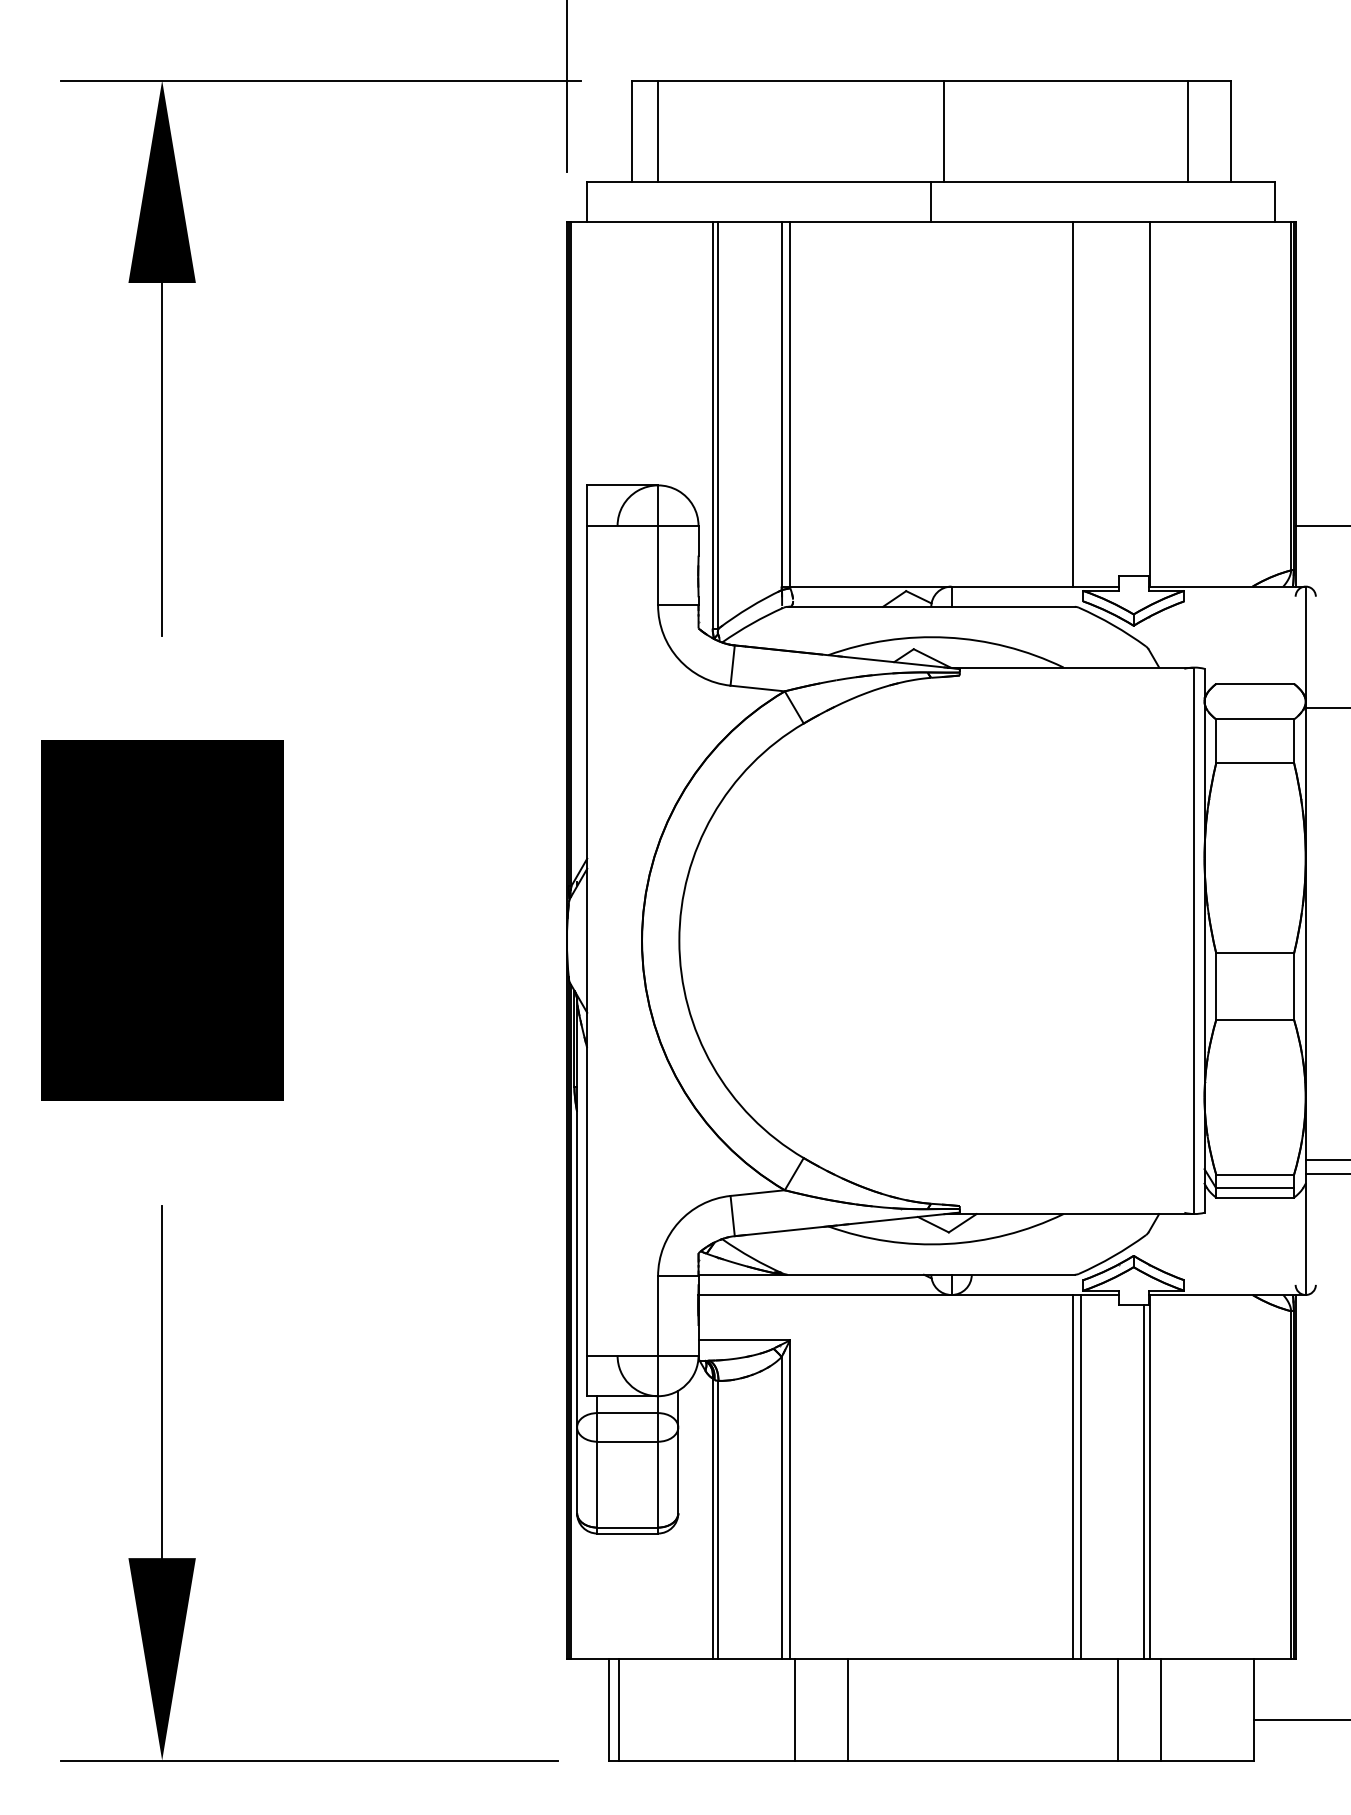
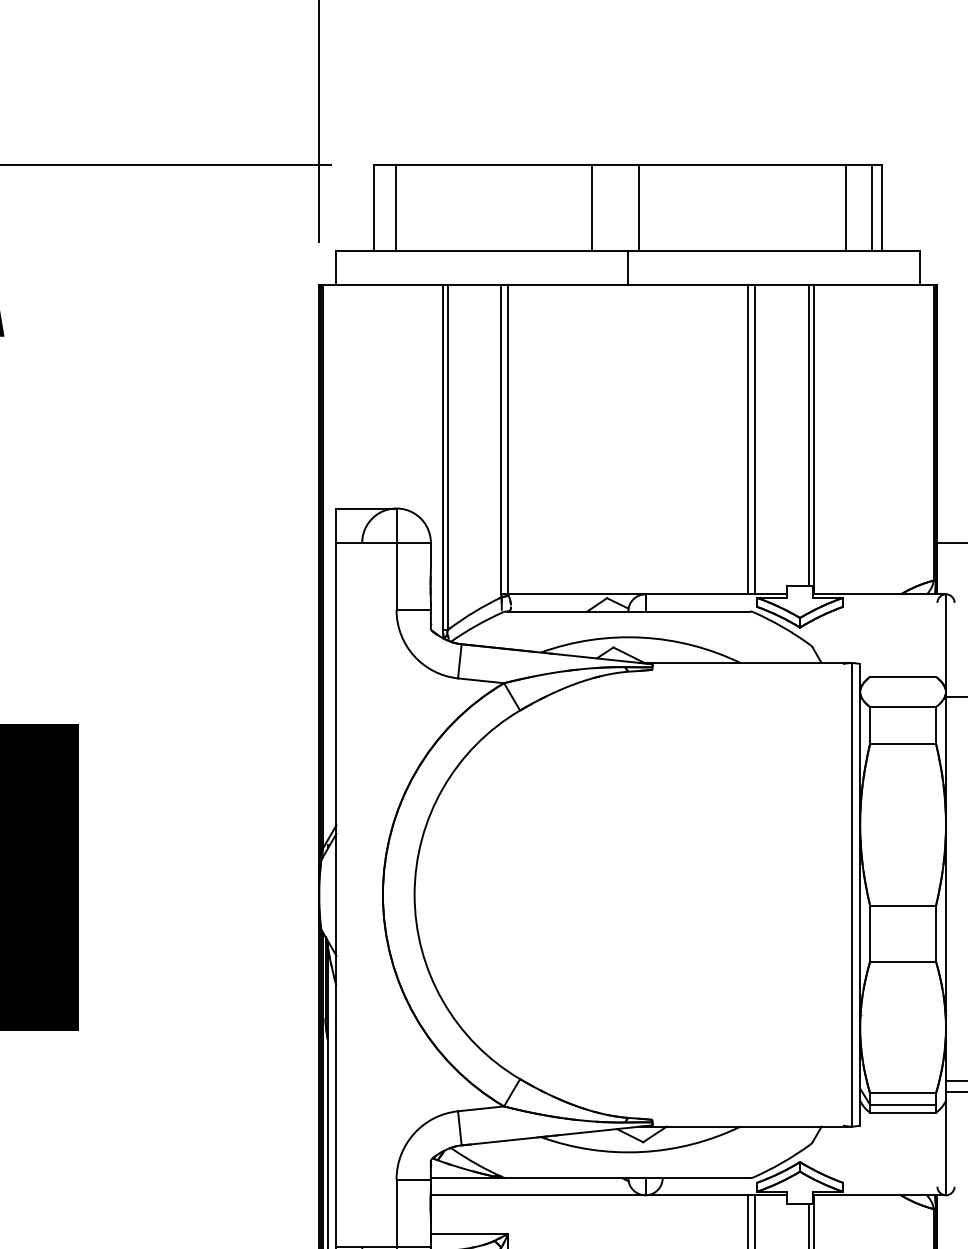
line: (888, 130) -> (592, 207), added
line: (1218, 130) -> (871, 207), added
line: (1144, 399) -> (809, 435), added
line: (1080, 404) -> (754, 439), added

